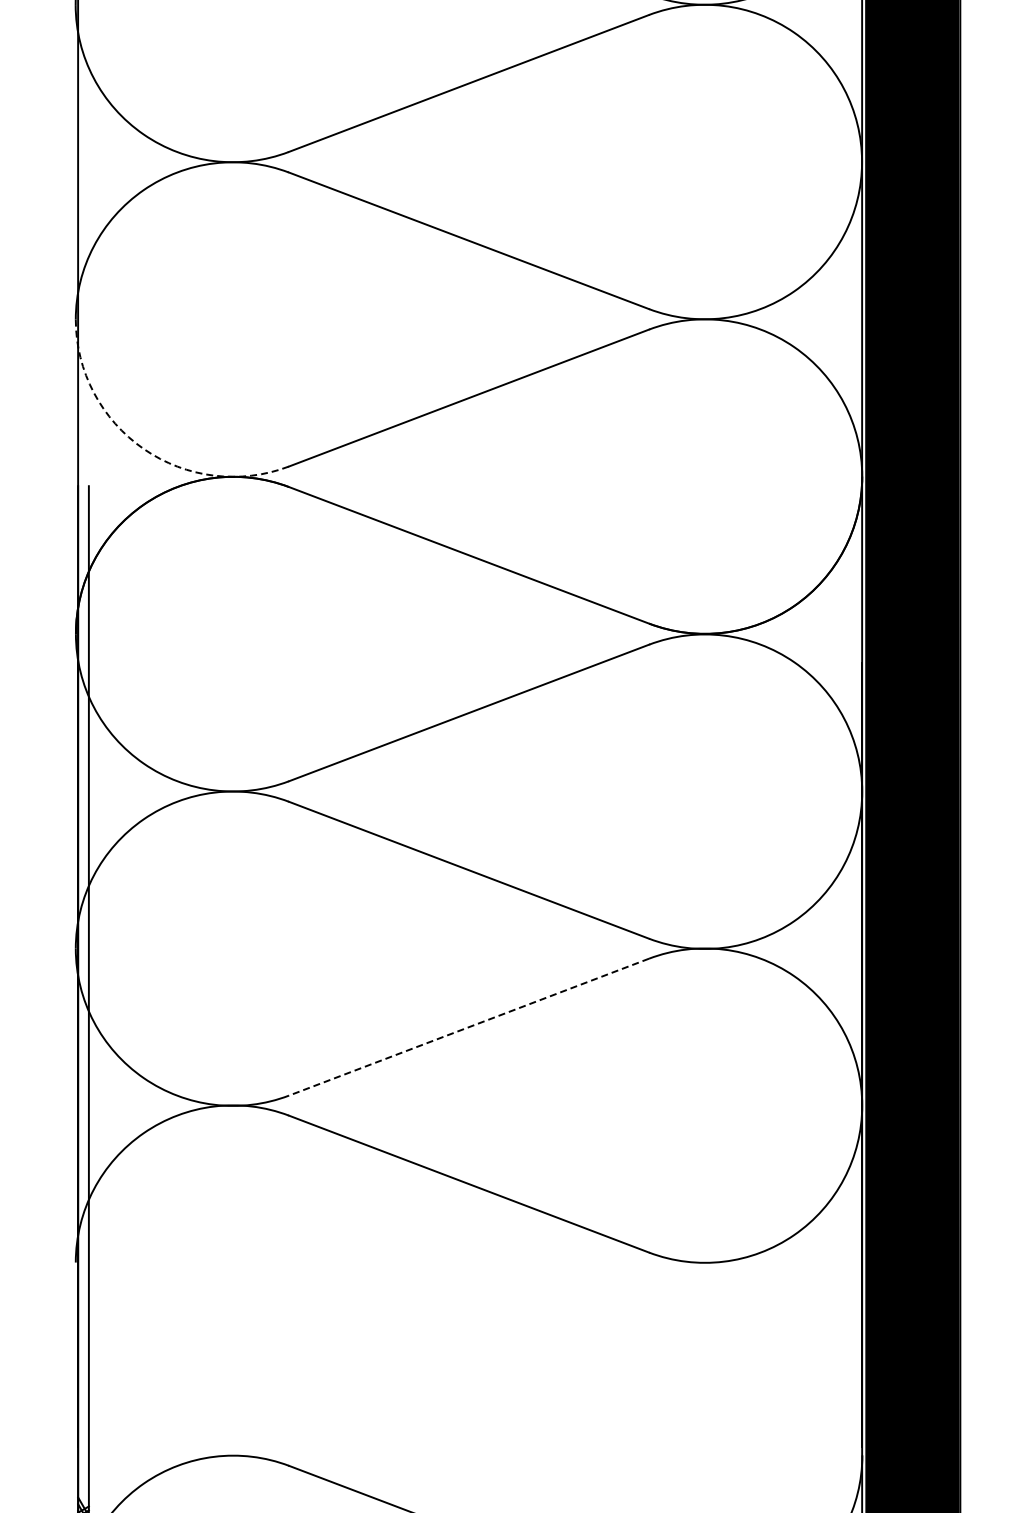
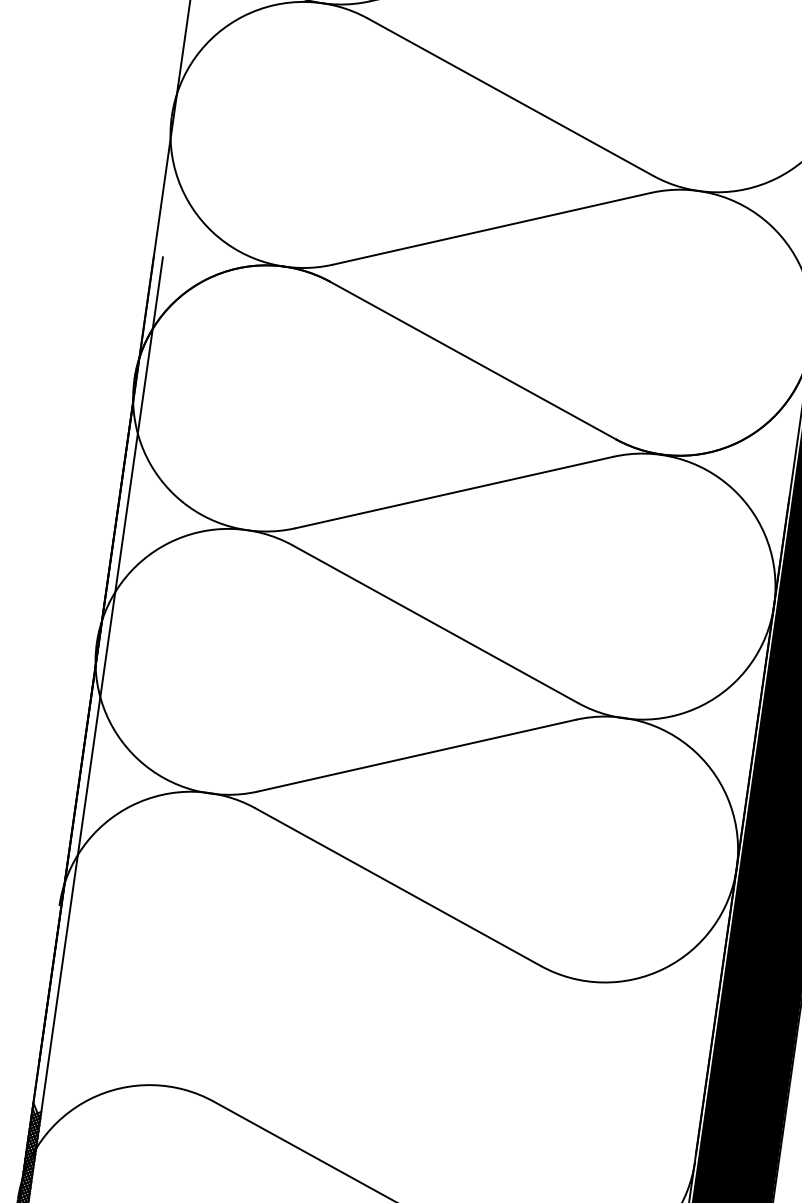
arc: (143, 449) -> (213, 233), dashed -> solid
line: (469, 1027) -> (417, 756), dashed -> solid

